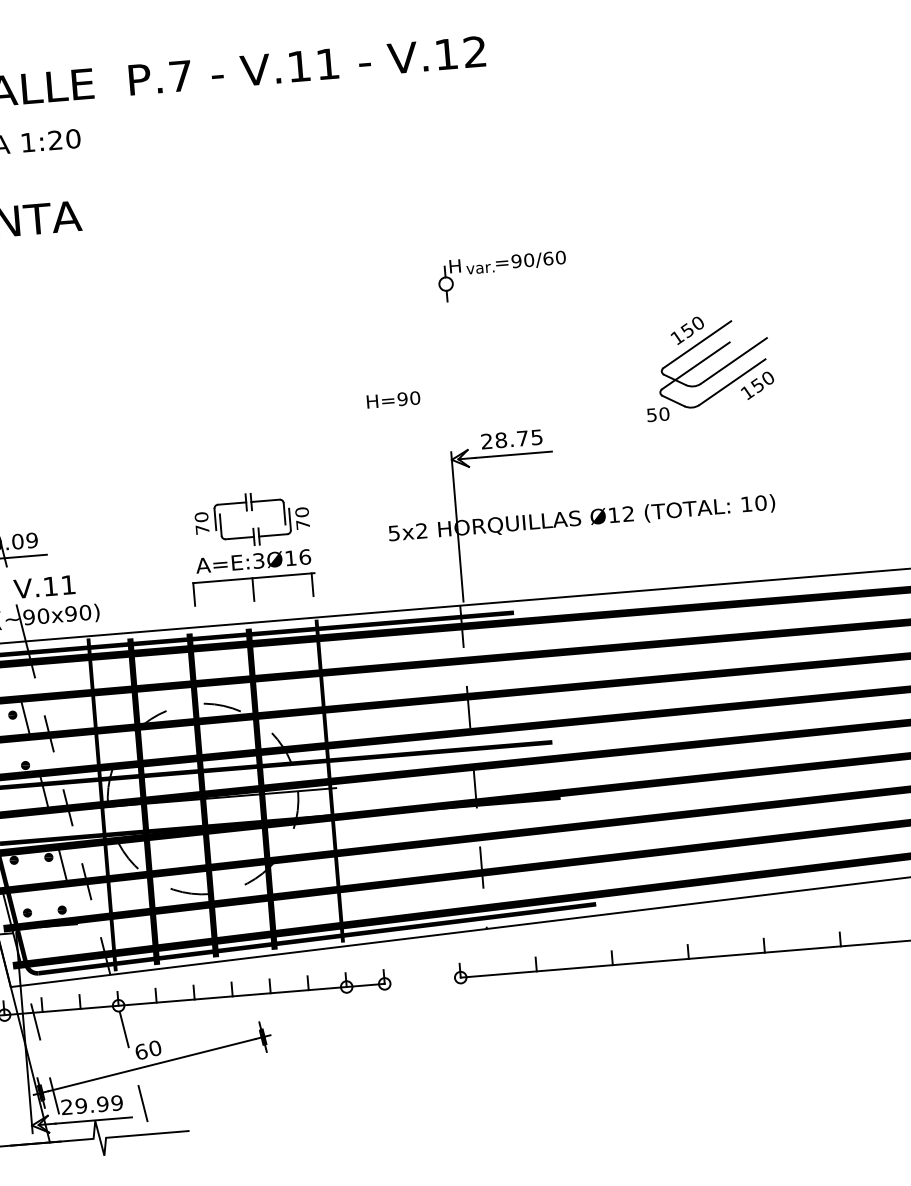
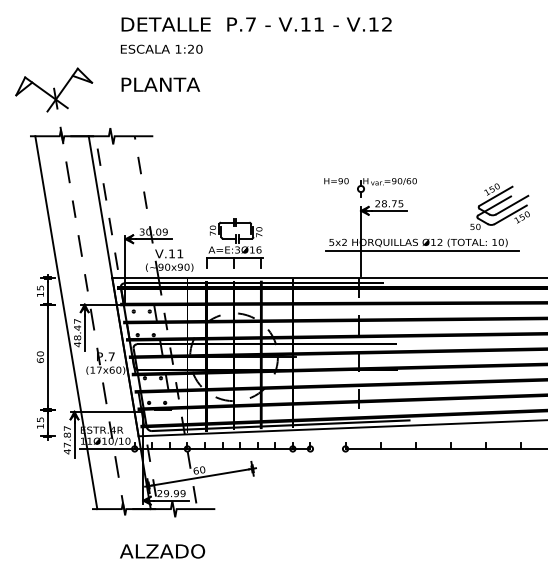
part: (500, 276) -> (386, 187), moved
part: (706, 366) -> (499, 206), moved
line: (591, 534) -> (422, 250), added
part: (250, 547) -> (234, 243), moved

